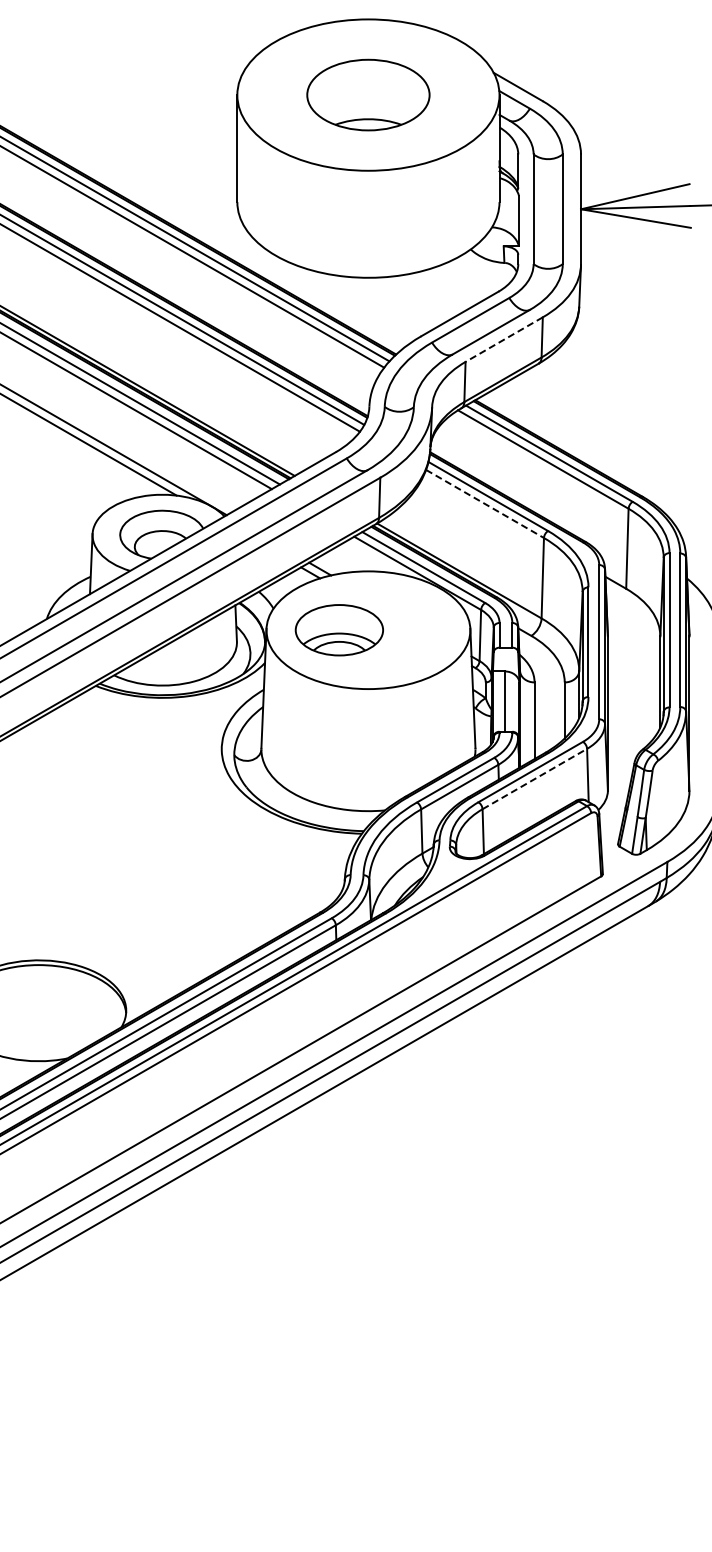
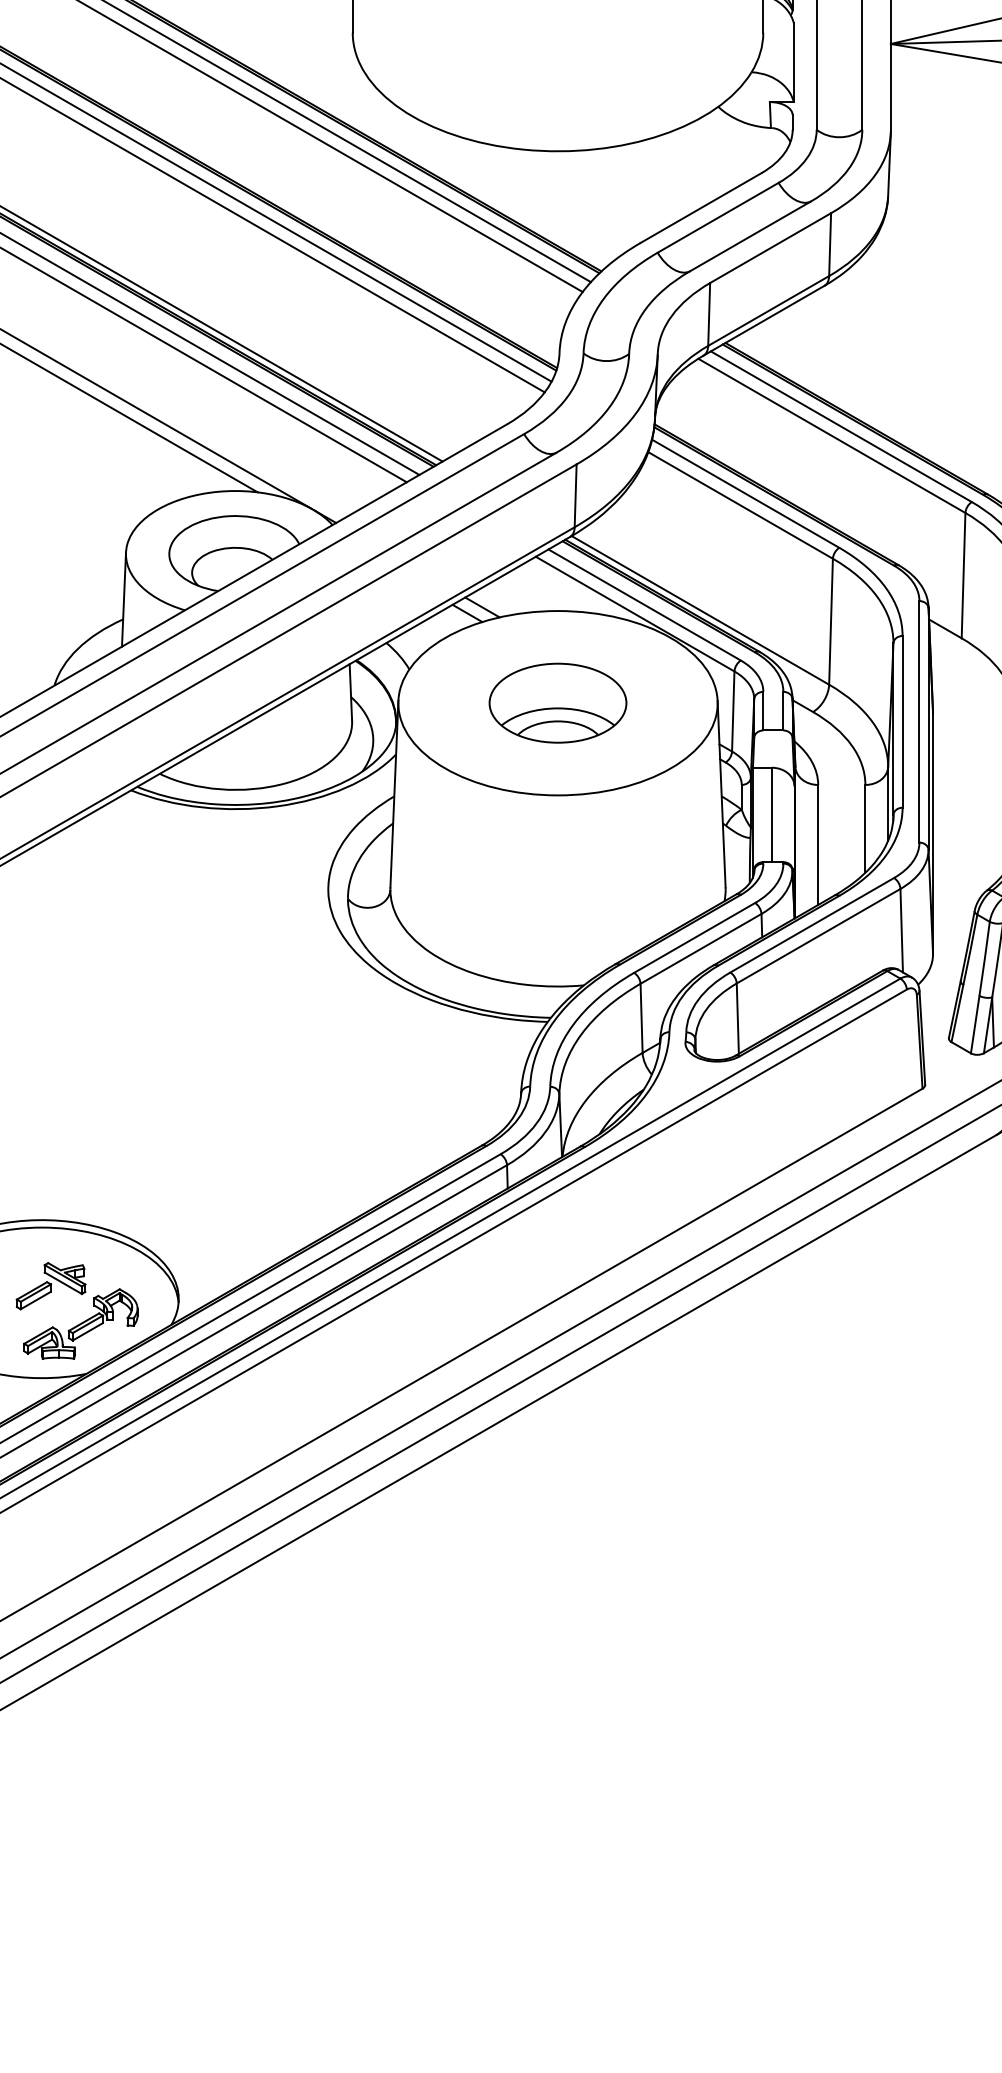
line: (504, 339) -> (771, 247), dashed -> solid
line: (485, 504) -> (741, 506), dashed -> solid
part: (338, 630) -> (556, 703), moved
line: (535, 778) -> (819, 935), dashed -> solid
part: (63, 1025) -> (80, 1322), added

